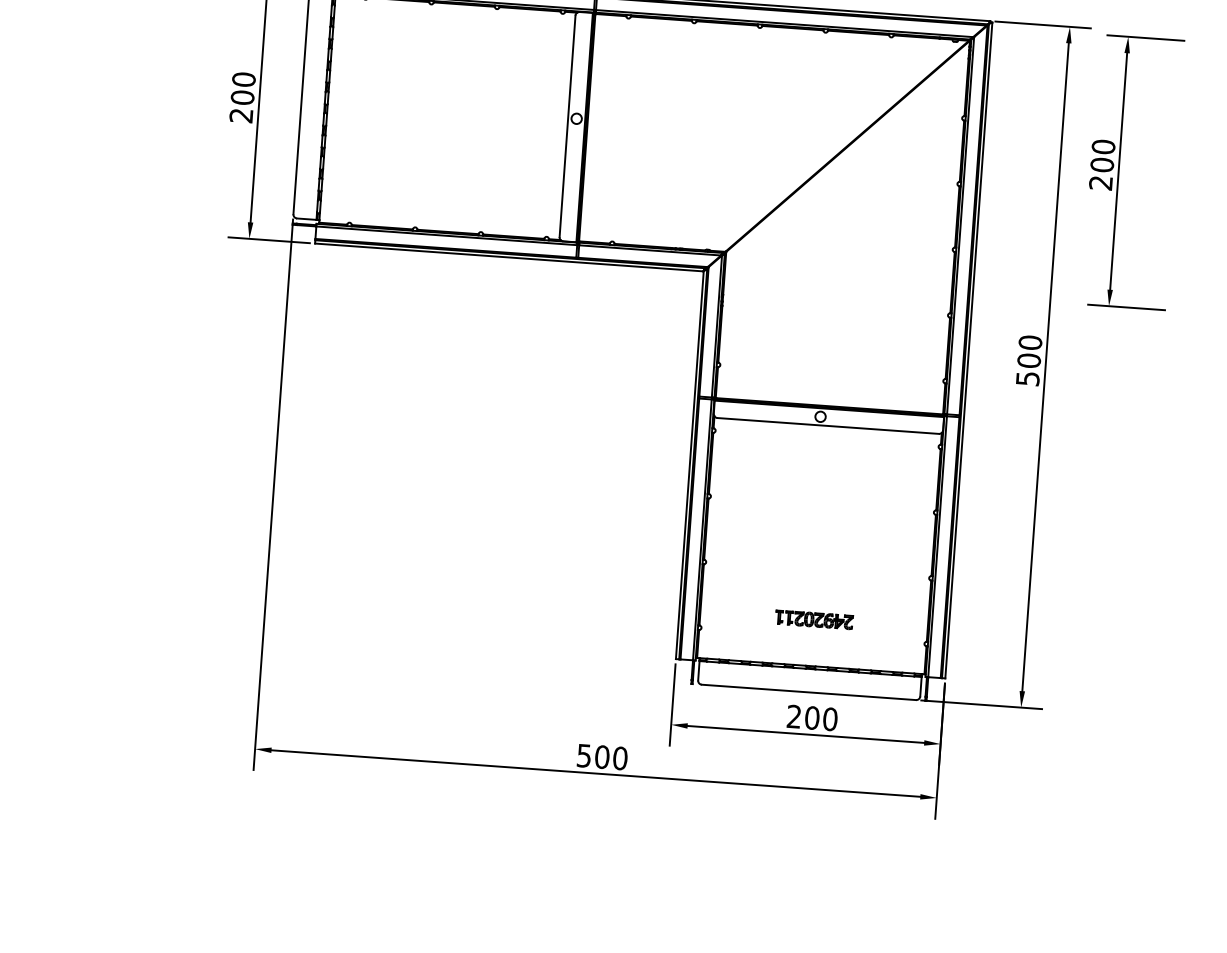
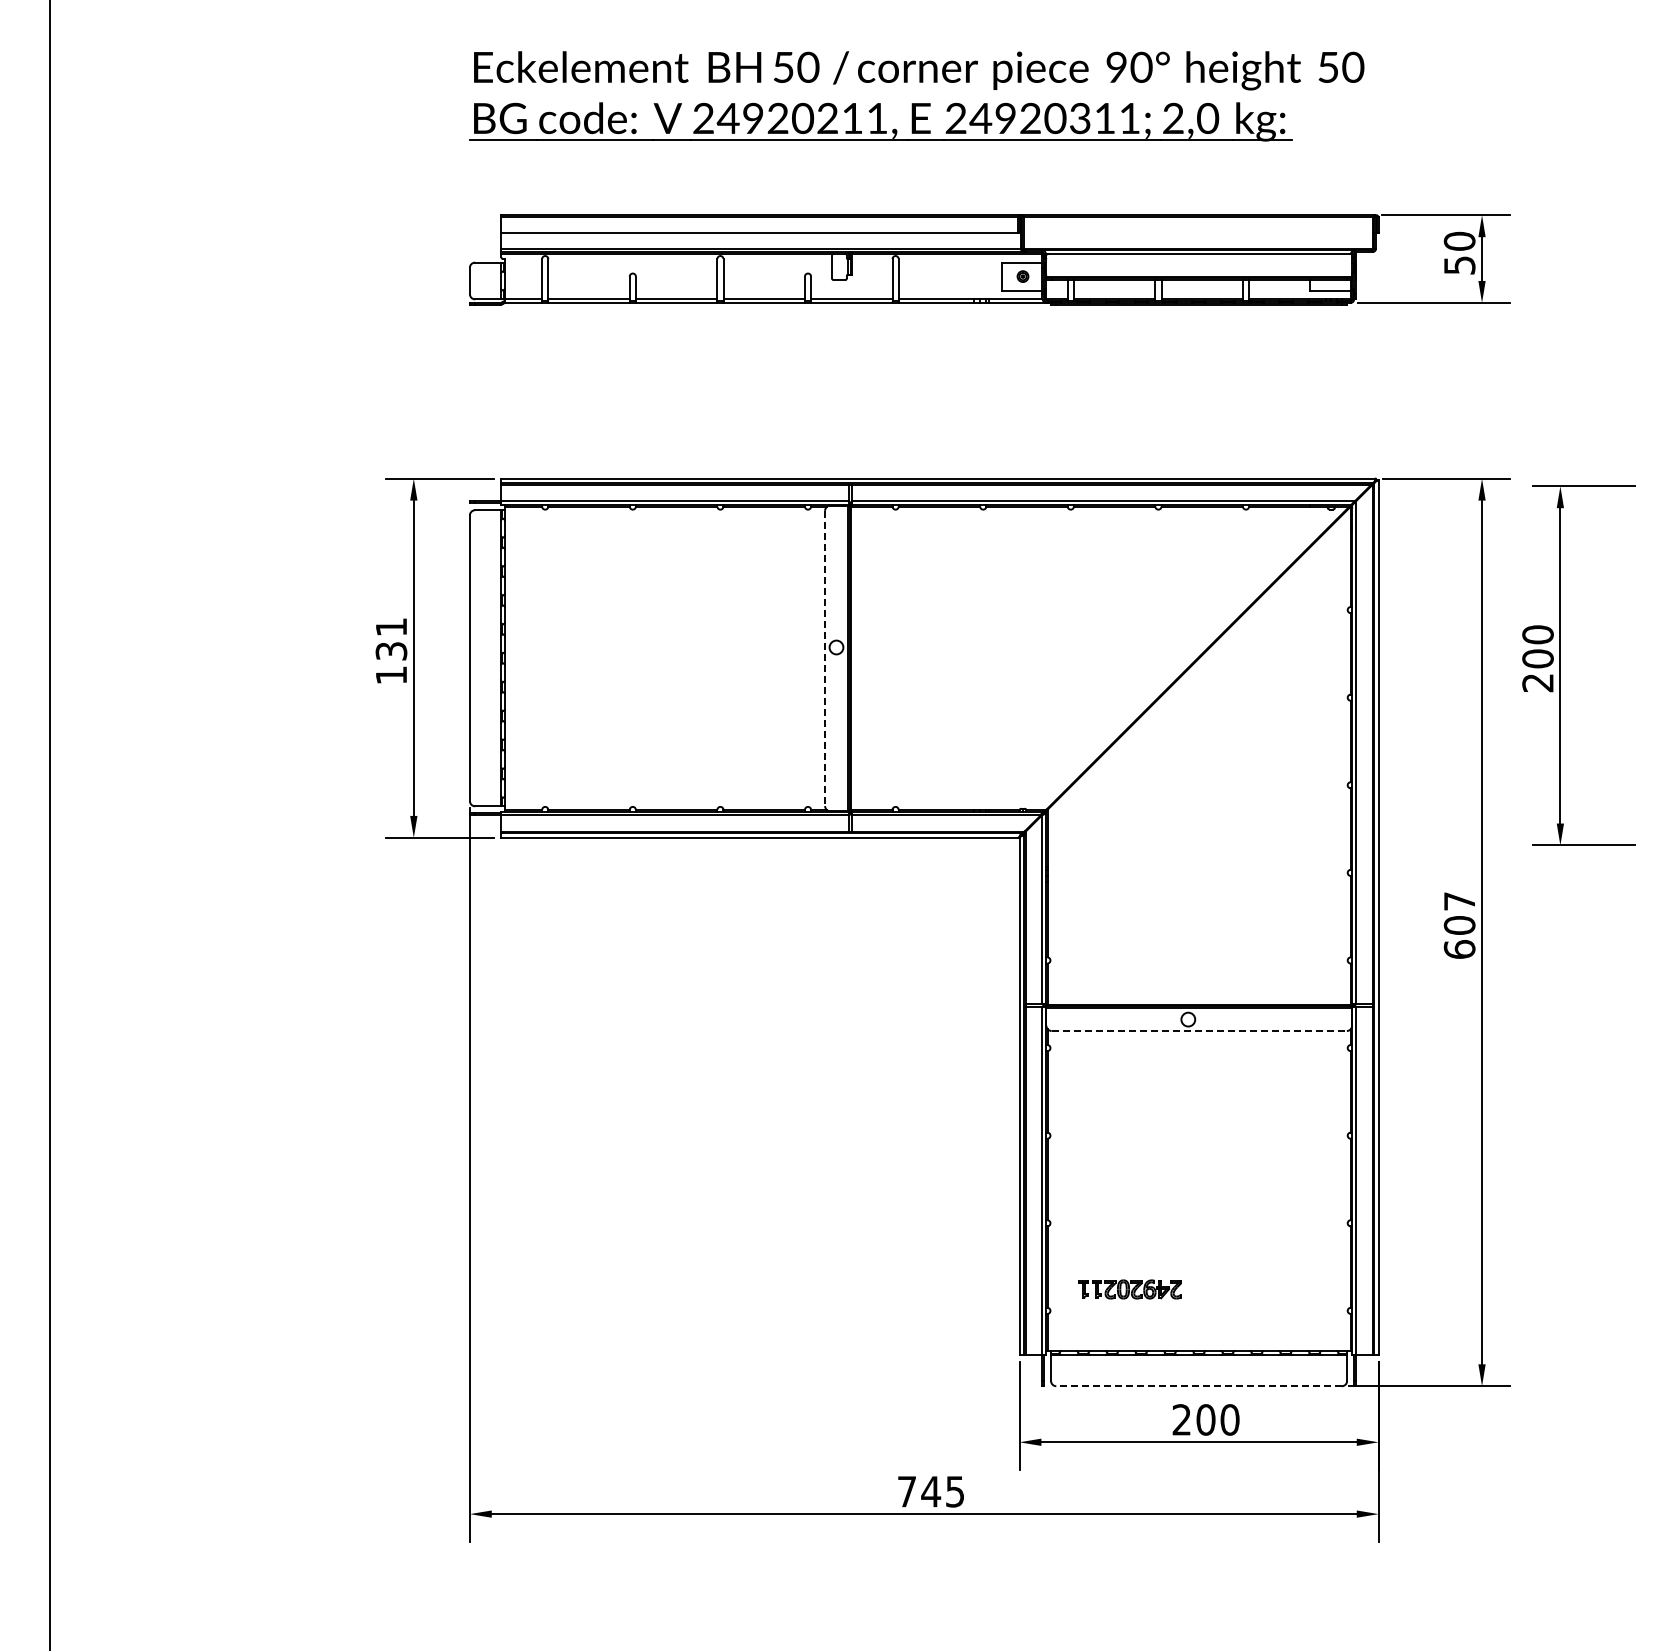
text: (242, 97) -> (391, 650), 200 -> 131
line: (567, 126) -> (825, 658), solid -> dashed
text: (1029, 360) -> (1459, 924), 500 -> 607
line: (828, 426) -> (1199, 1031), solid -> dashed
part: (813, 619) -> (1129, 1289), moved
line: (809, 692) -> (1199, 1386), solid -> dashed
text: (602, 756) -> (931, 1491), 500 -> 745

